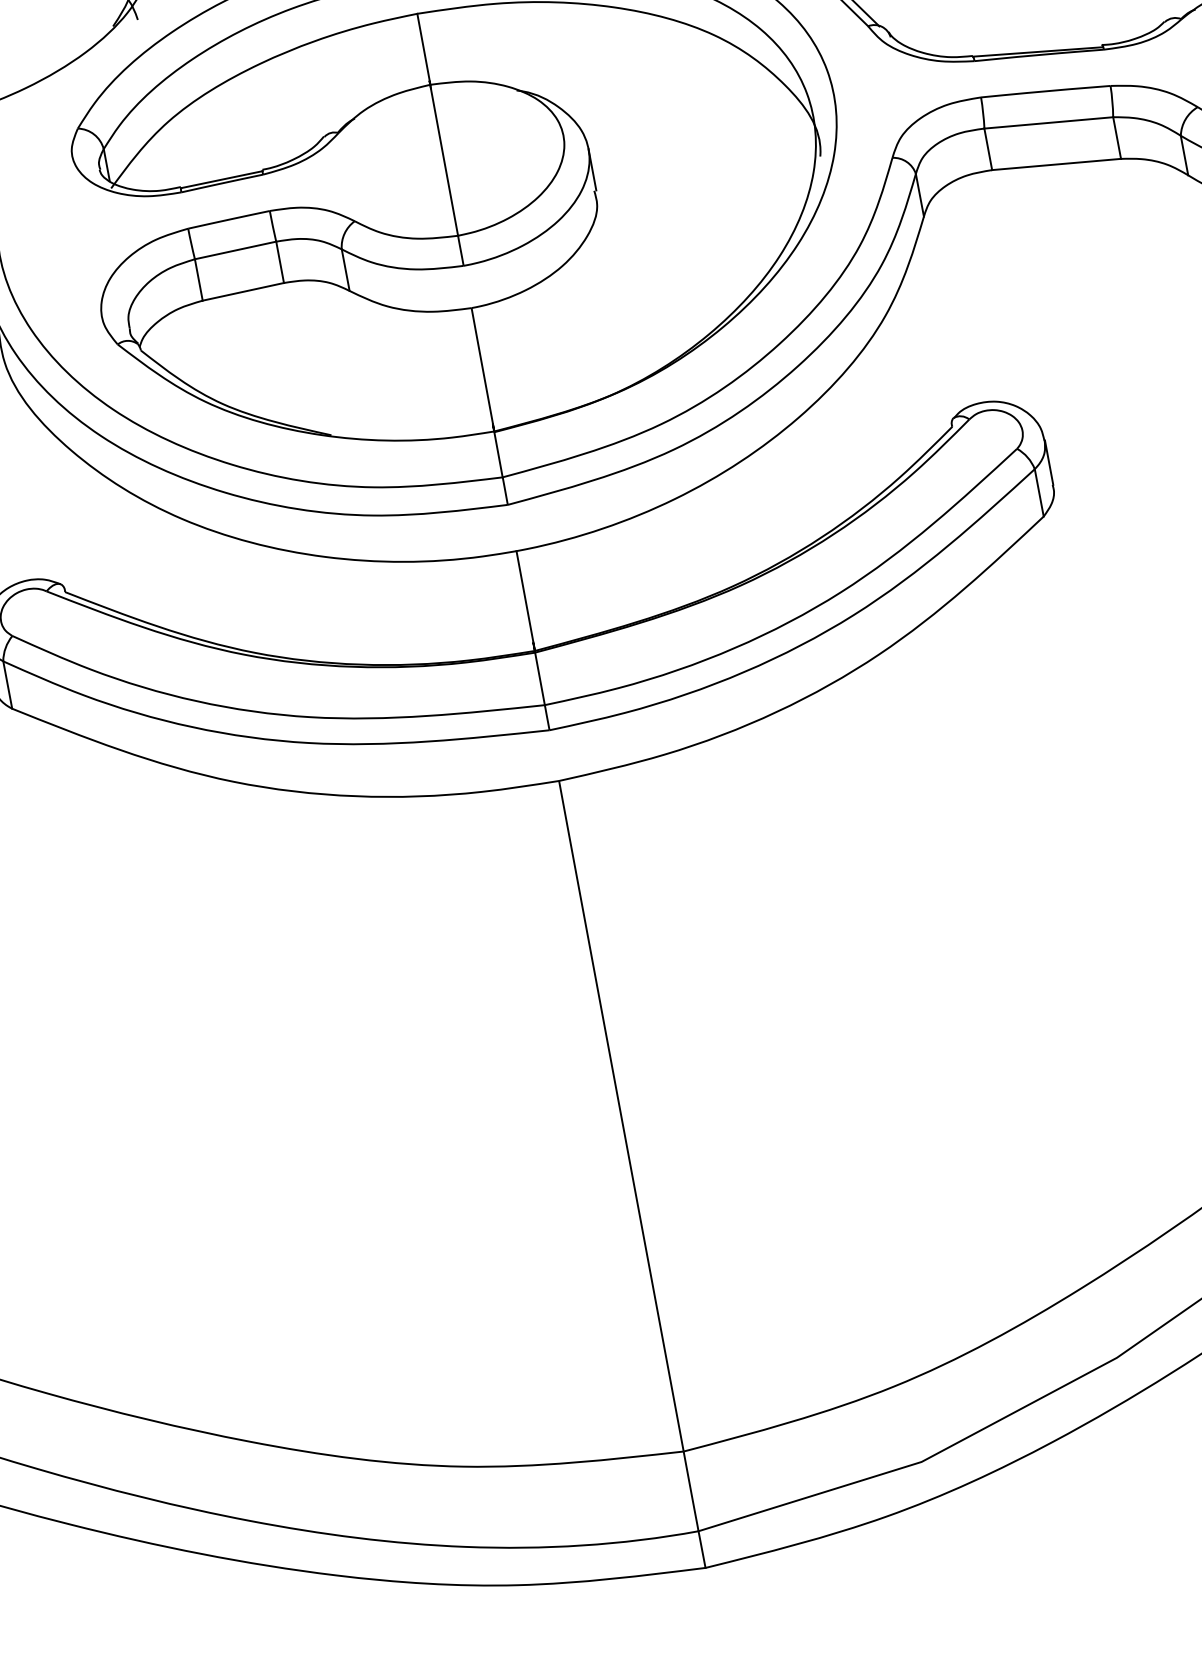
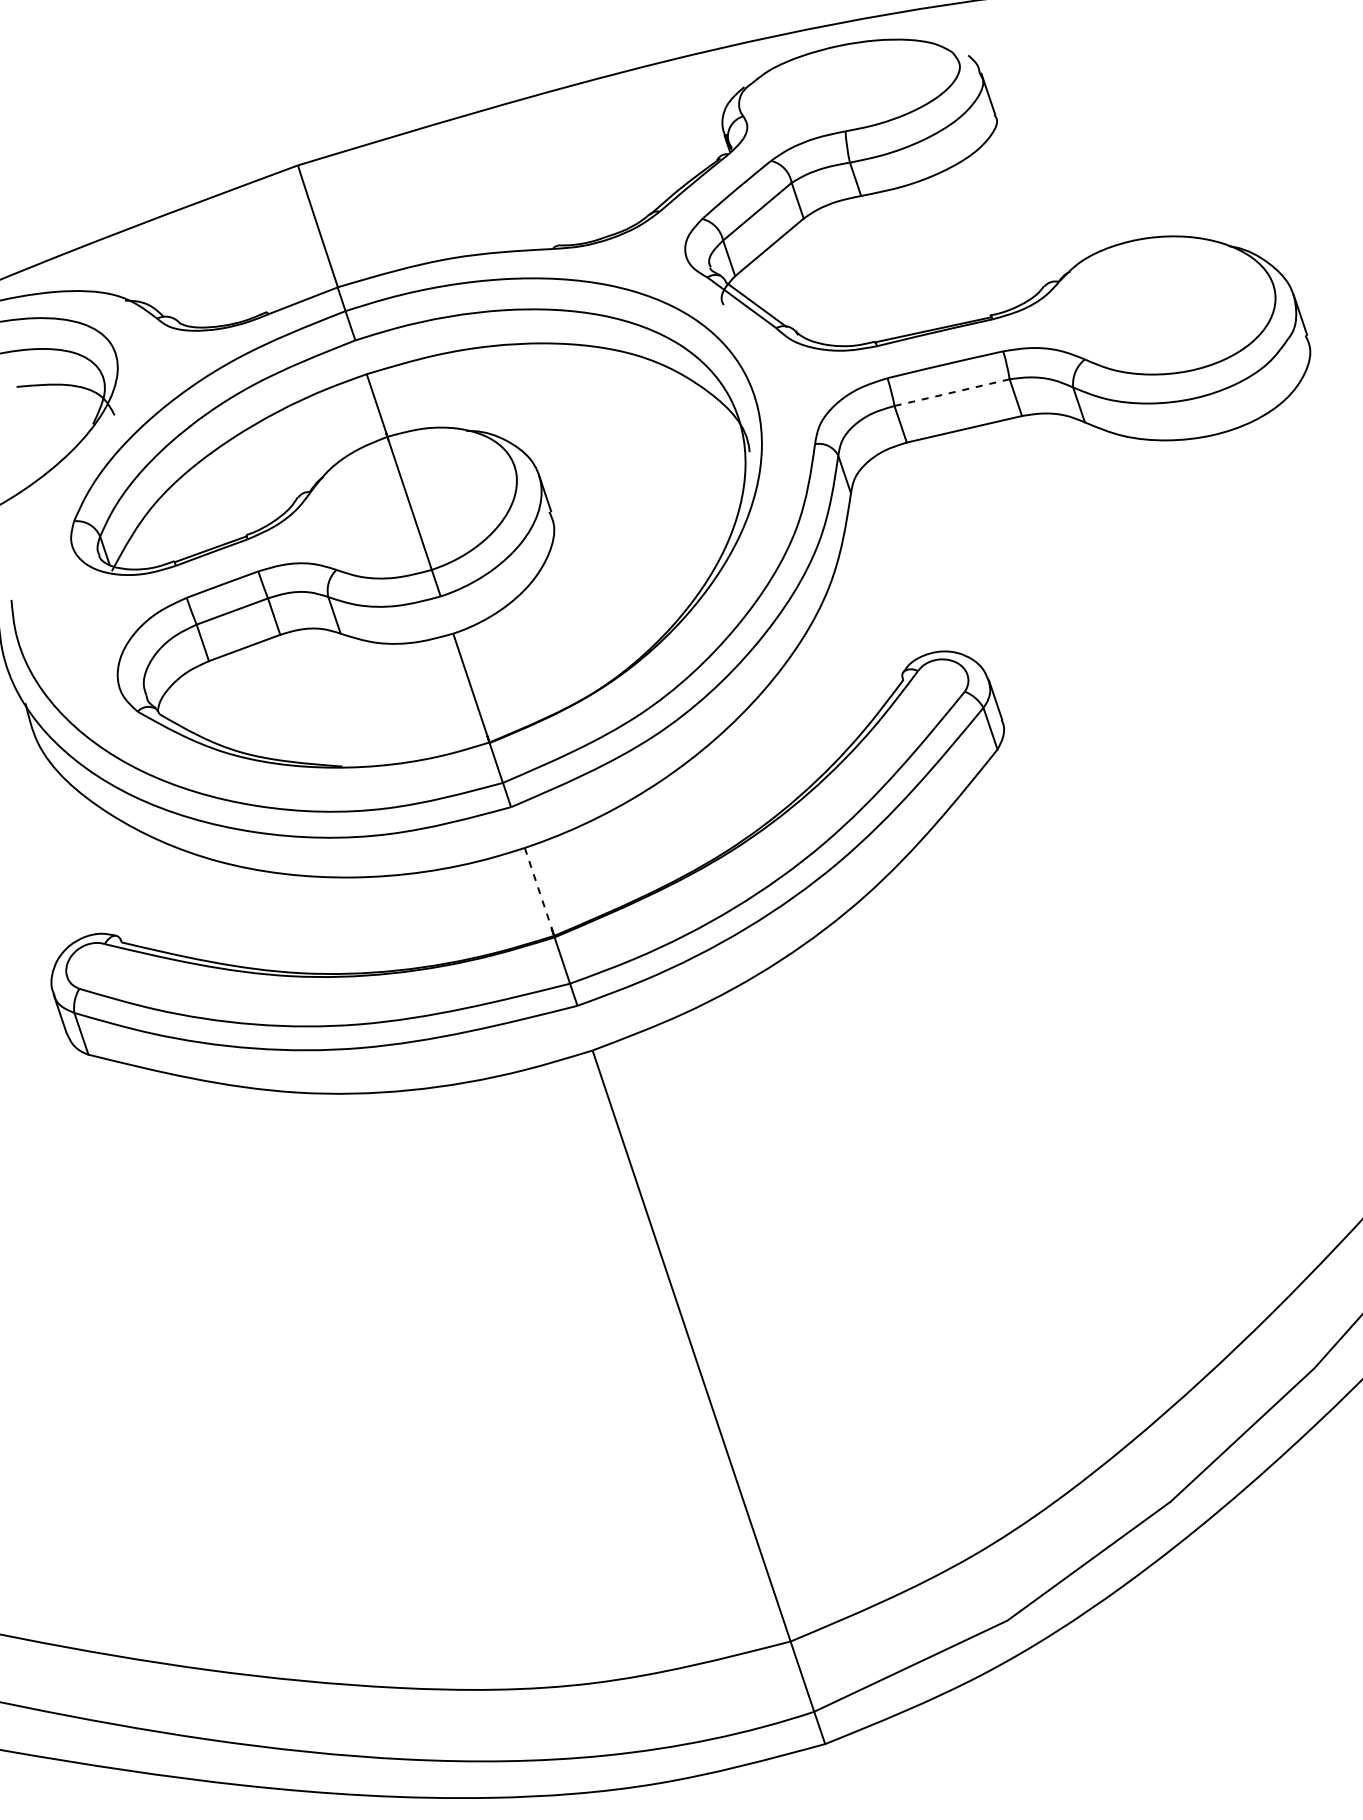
line: (1048, 122) -> (951, 392), solid -> dashed
line: (525, 601) -> (539, 892), solid -> dashed

